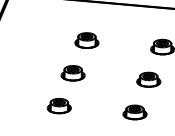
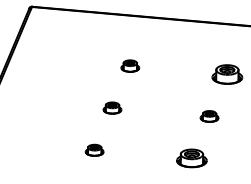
part: (87, 40) -> (130, 65), size x0.6
part: (73, 72) -> (112, 107), size x0.6
part: (148, 79) -> (209, 116), size x0.6
part: (59, 106) -> (94, 150), size x0.6

